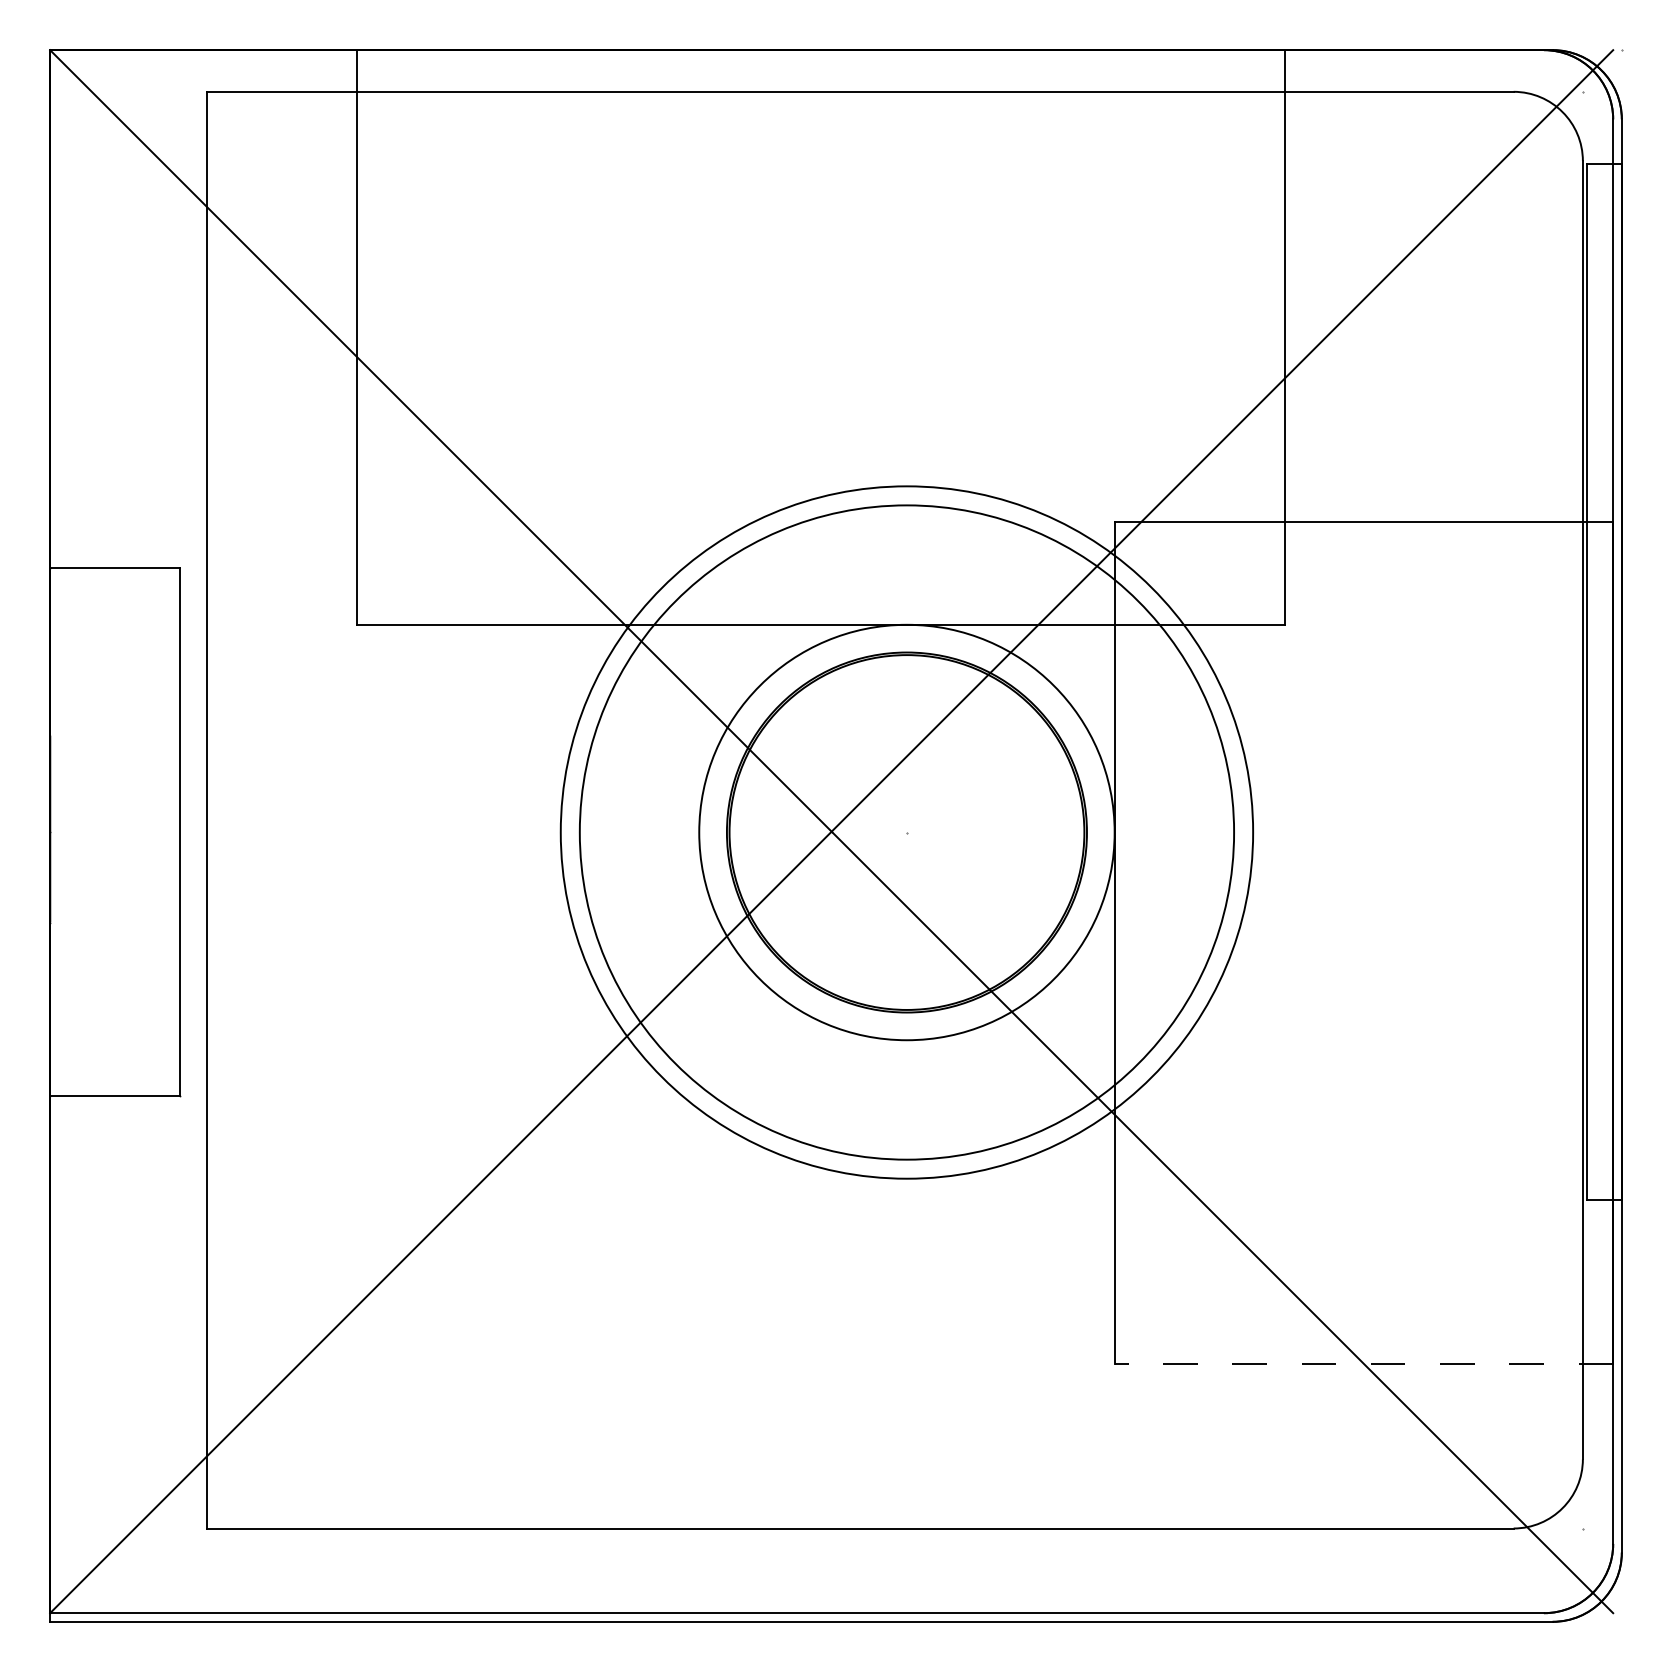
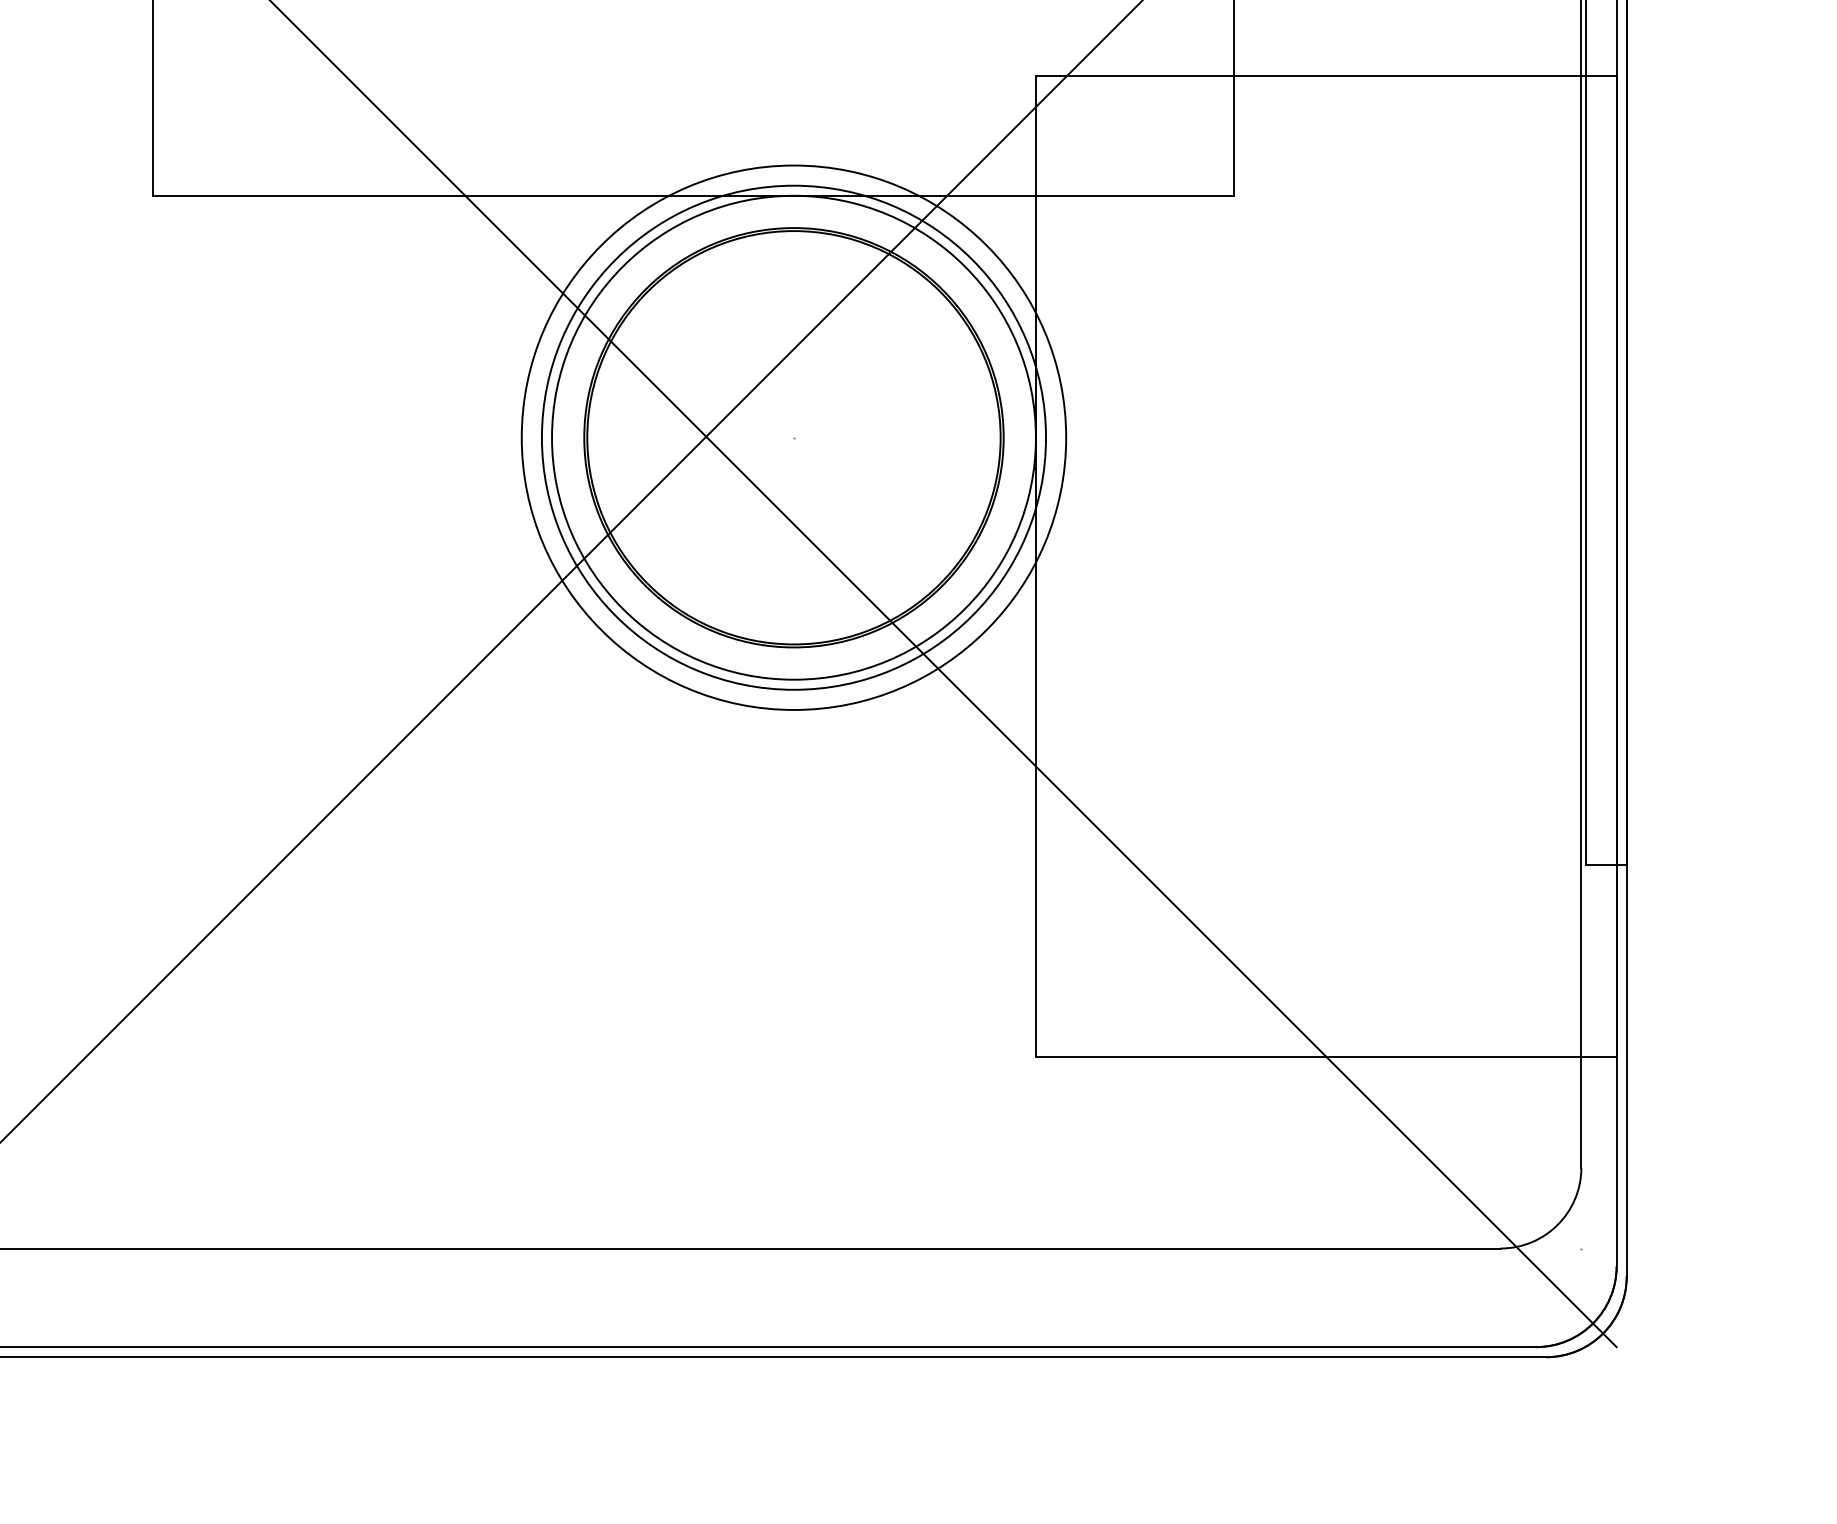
circle: (906, 832) -> (793, 437), size x0.62
circle: (906, 832) -> (793, 437), size x0.71
line: (1363, 1363) -> (1325, 1056), dashed -> solid

